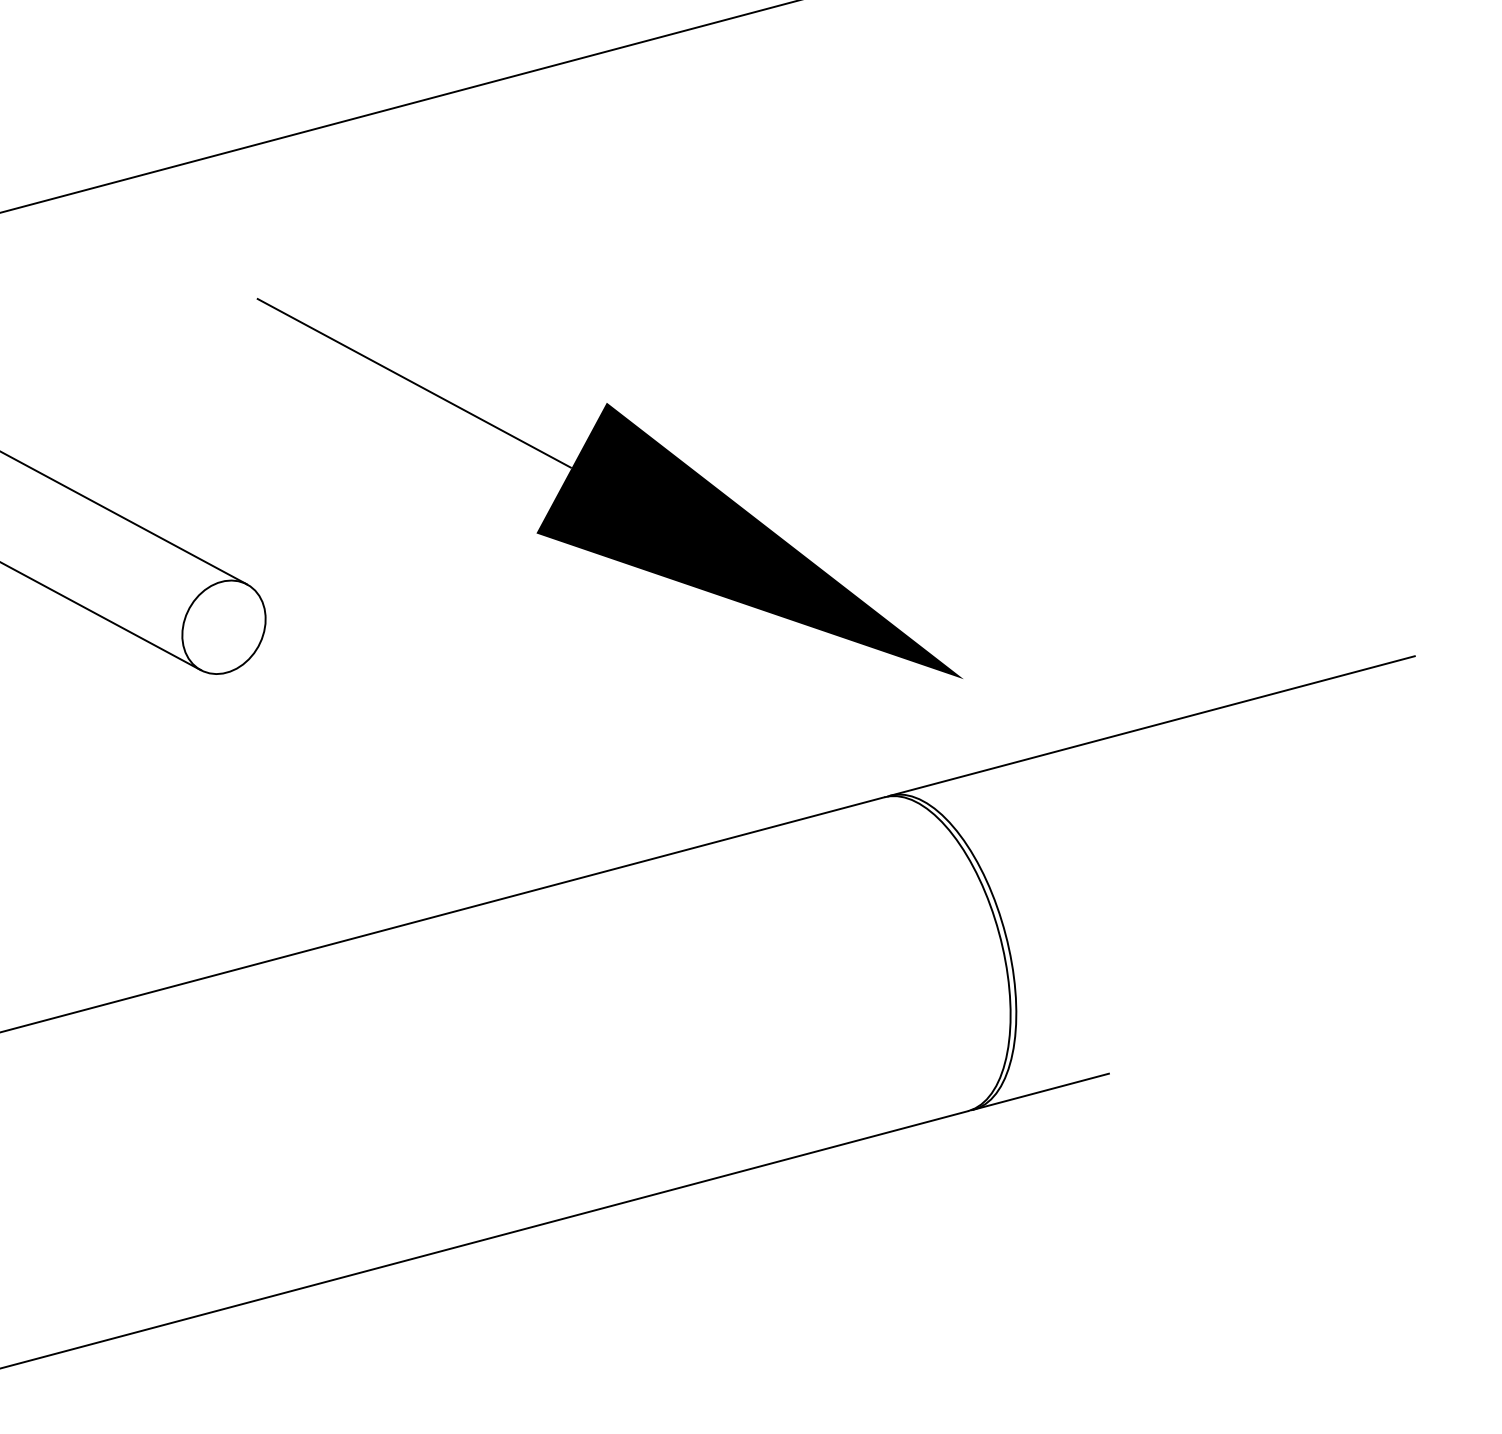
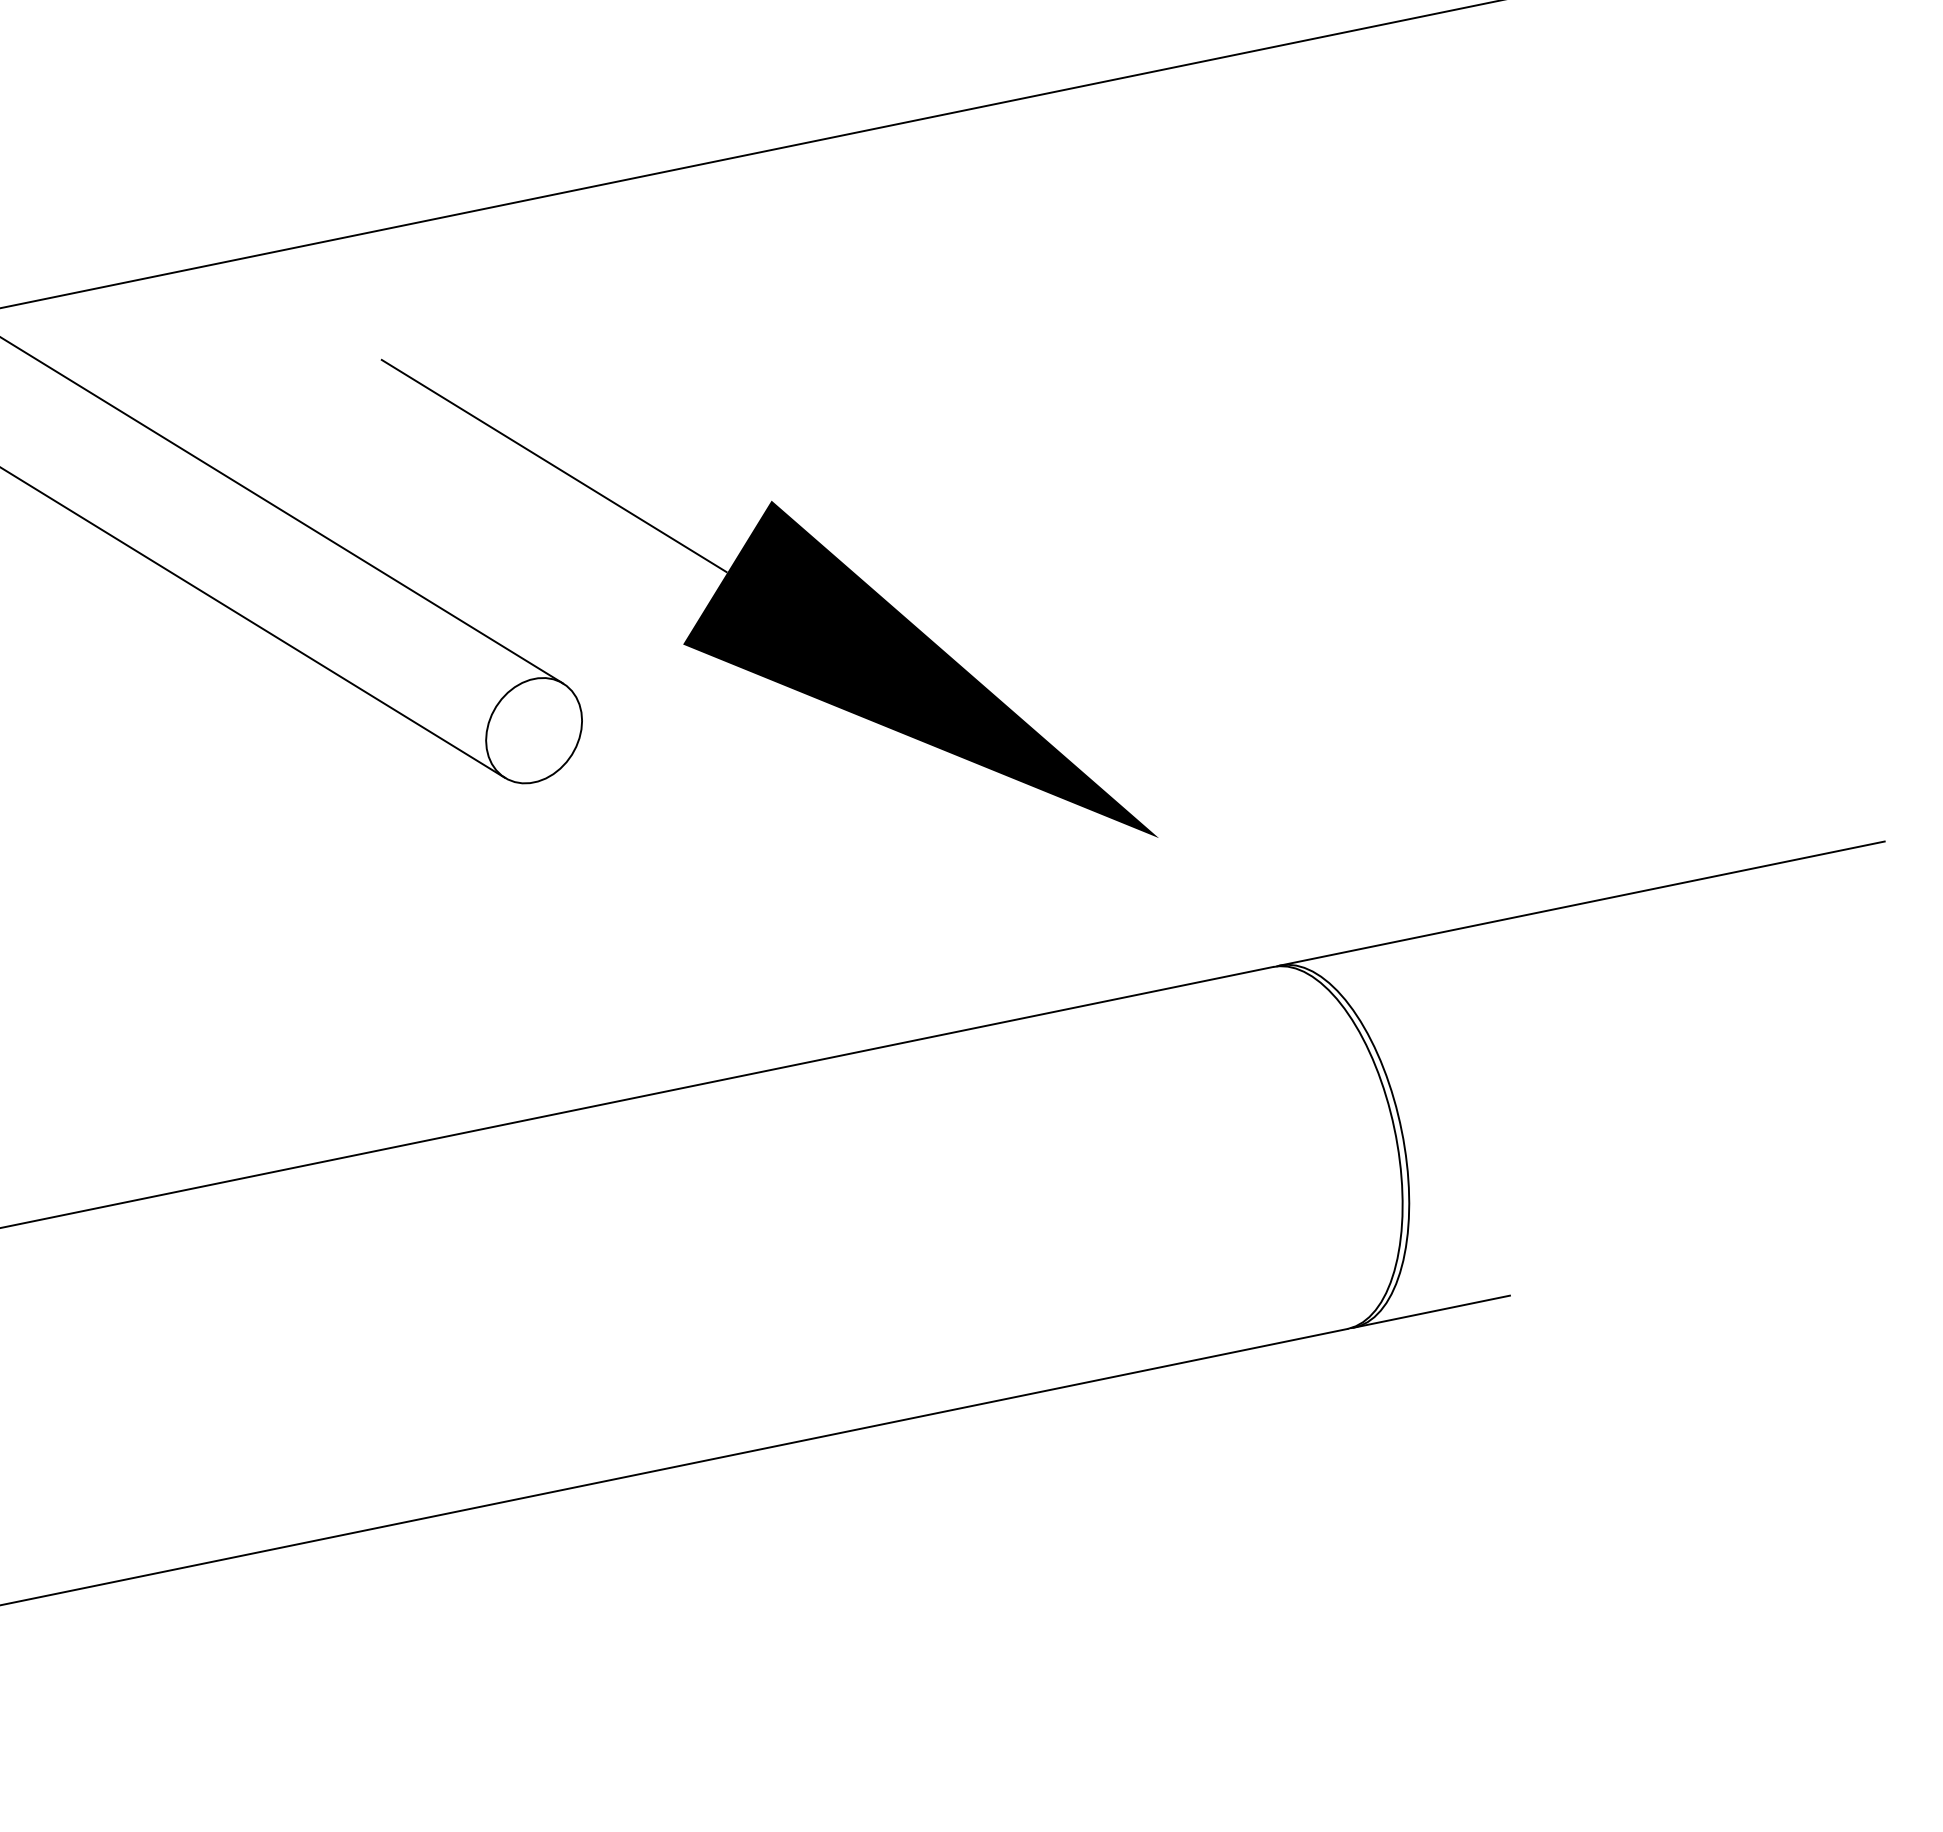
part: (609, 487) -> (769, 597), moved

